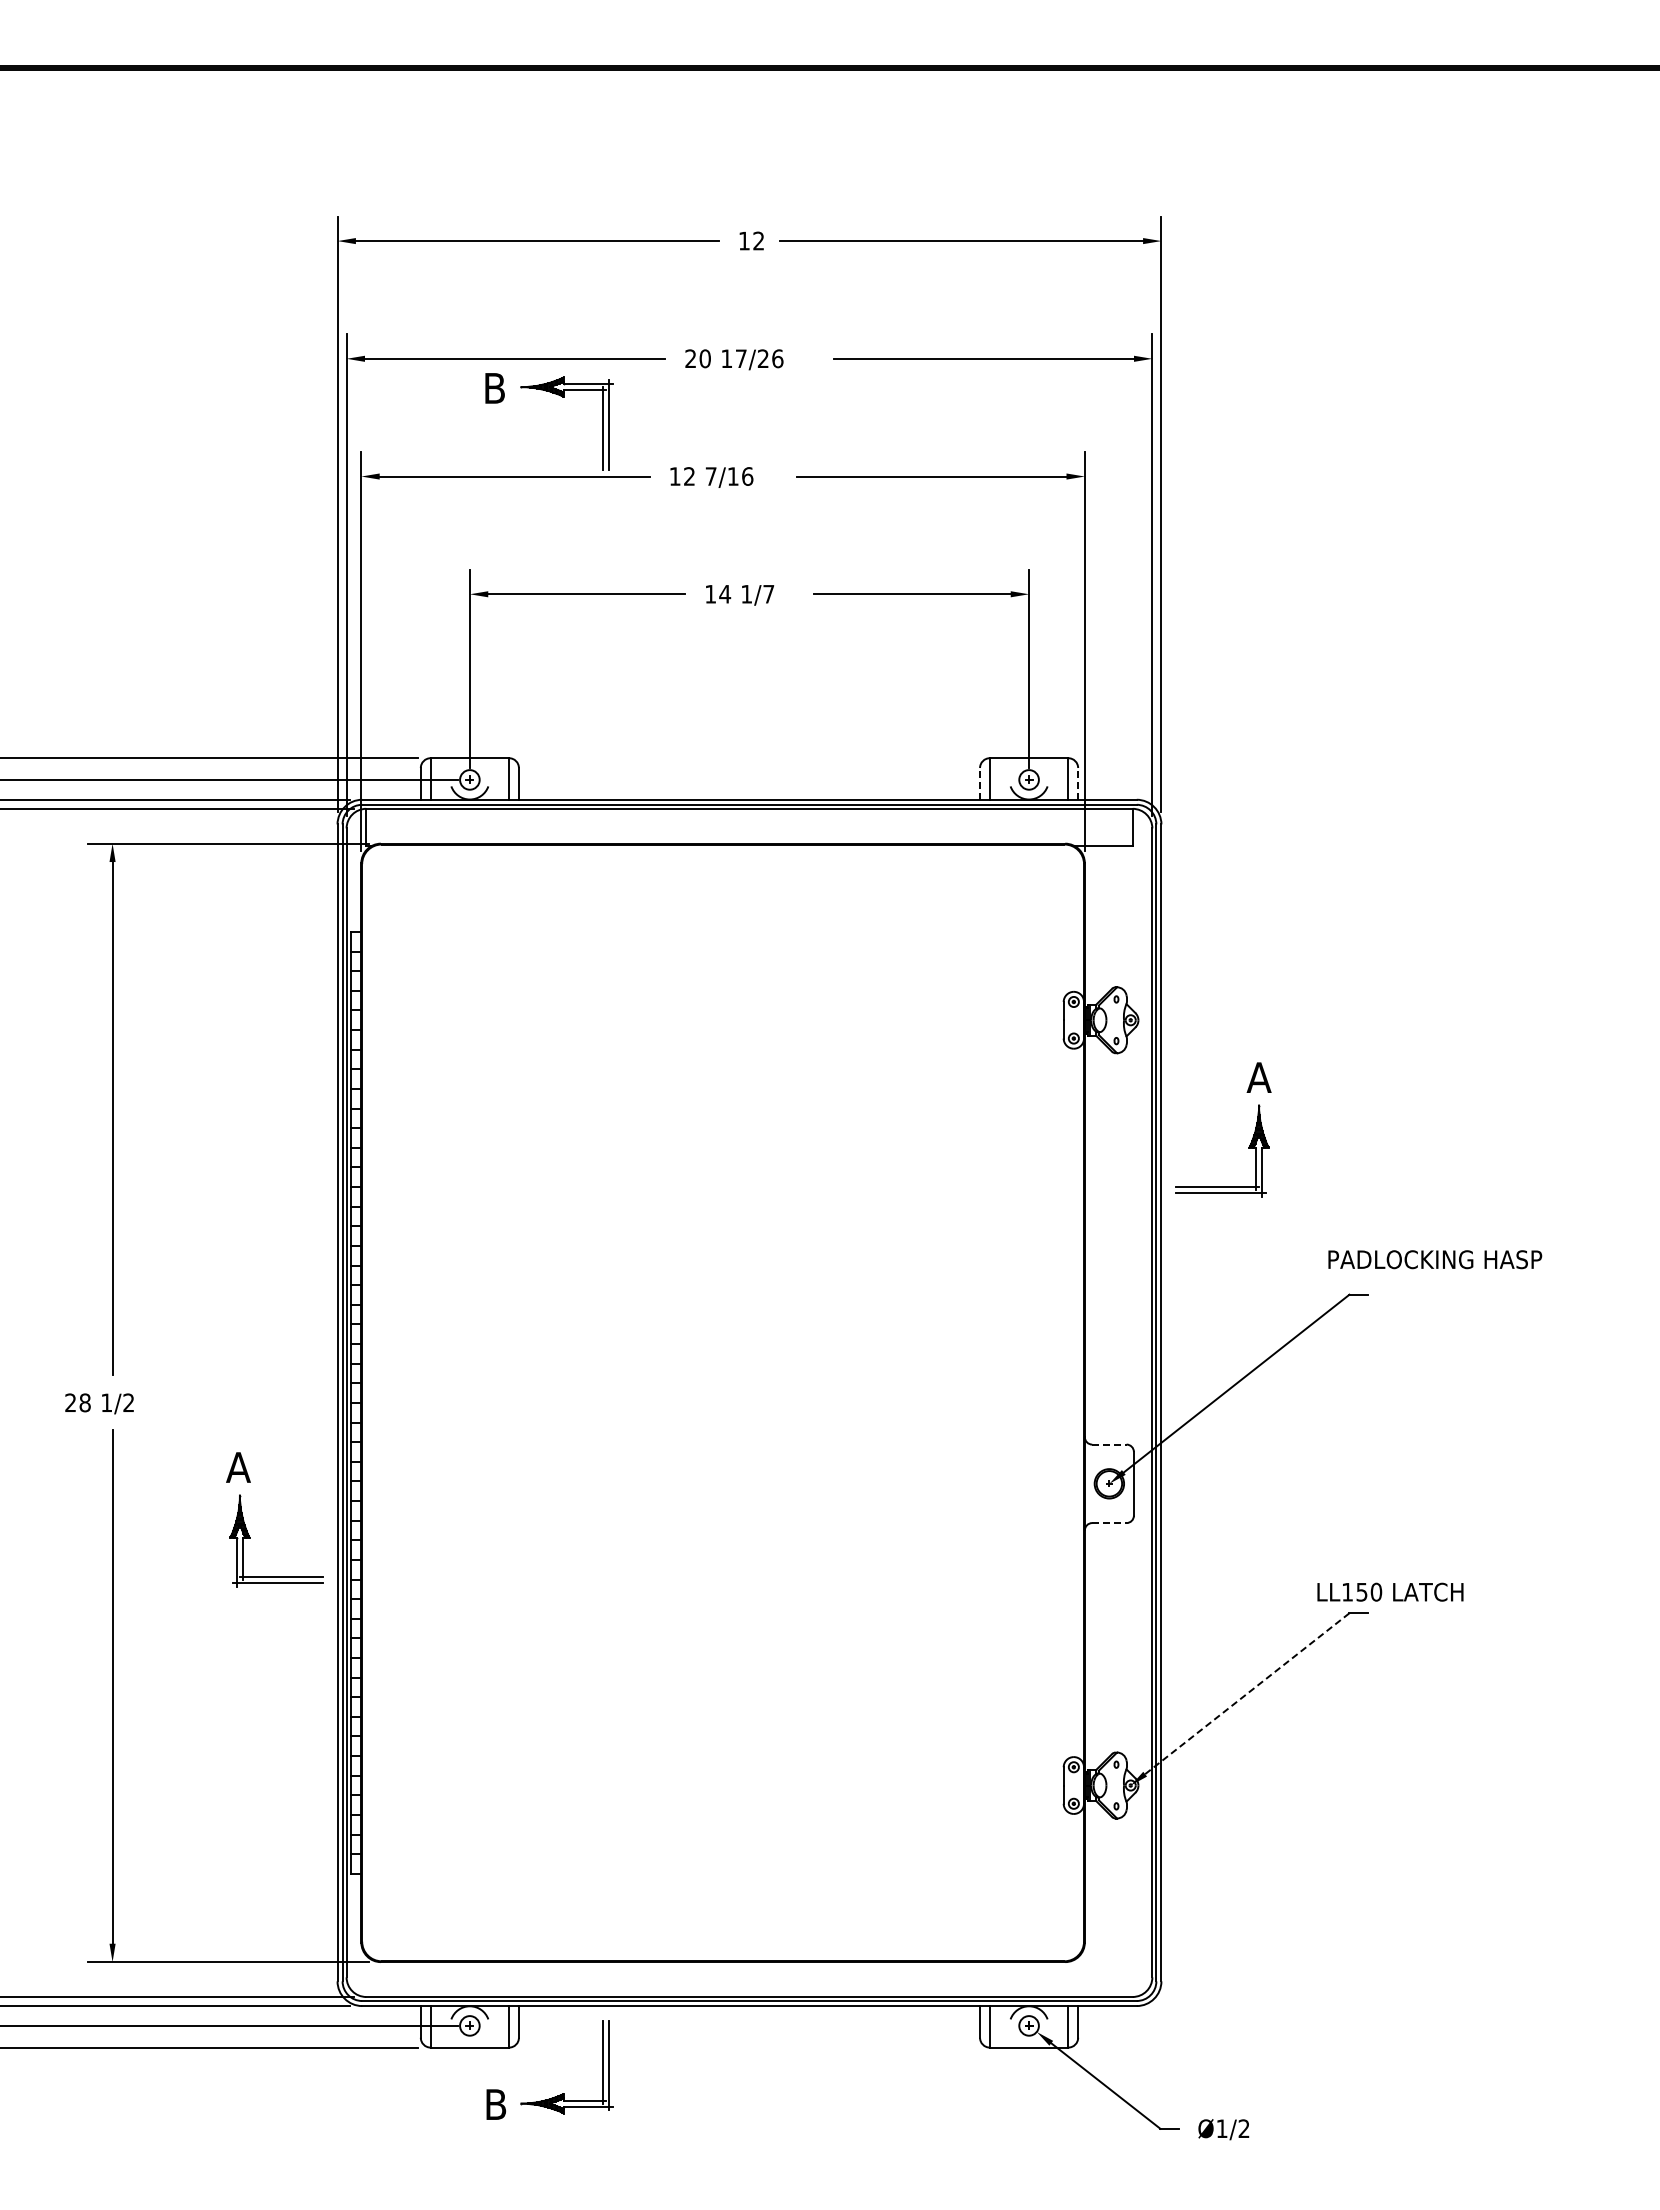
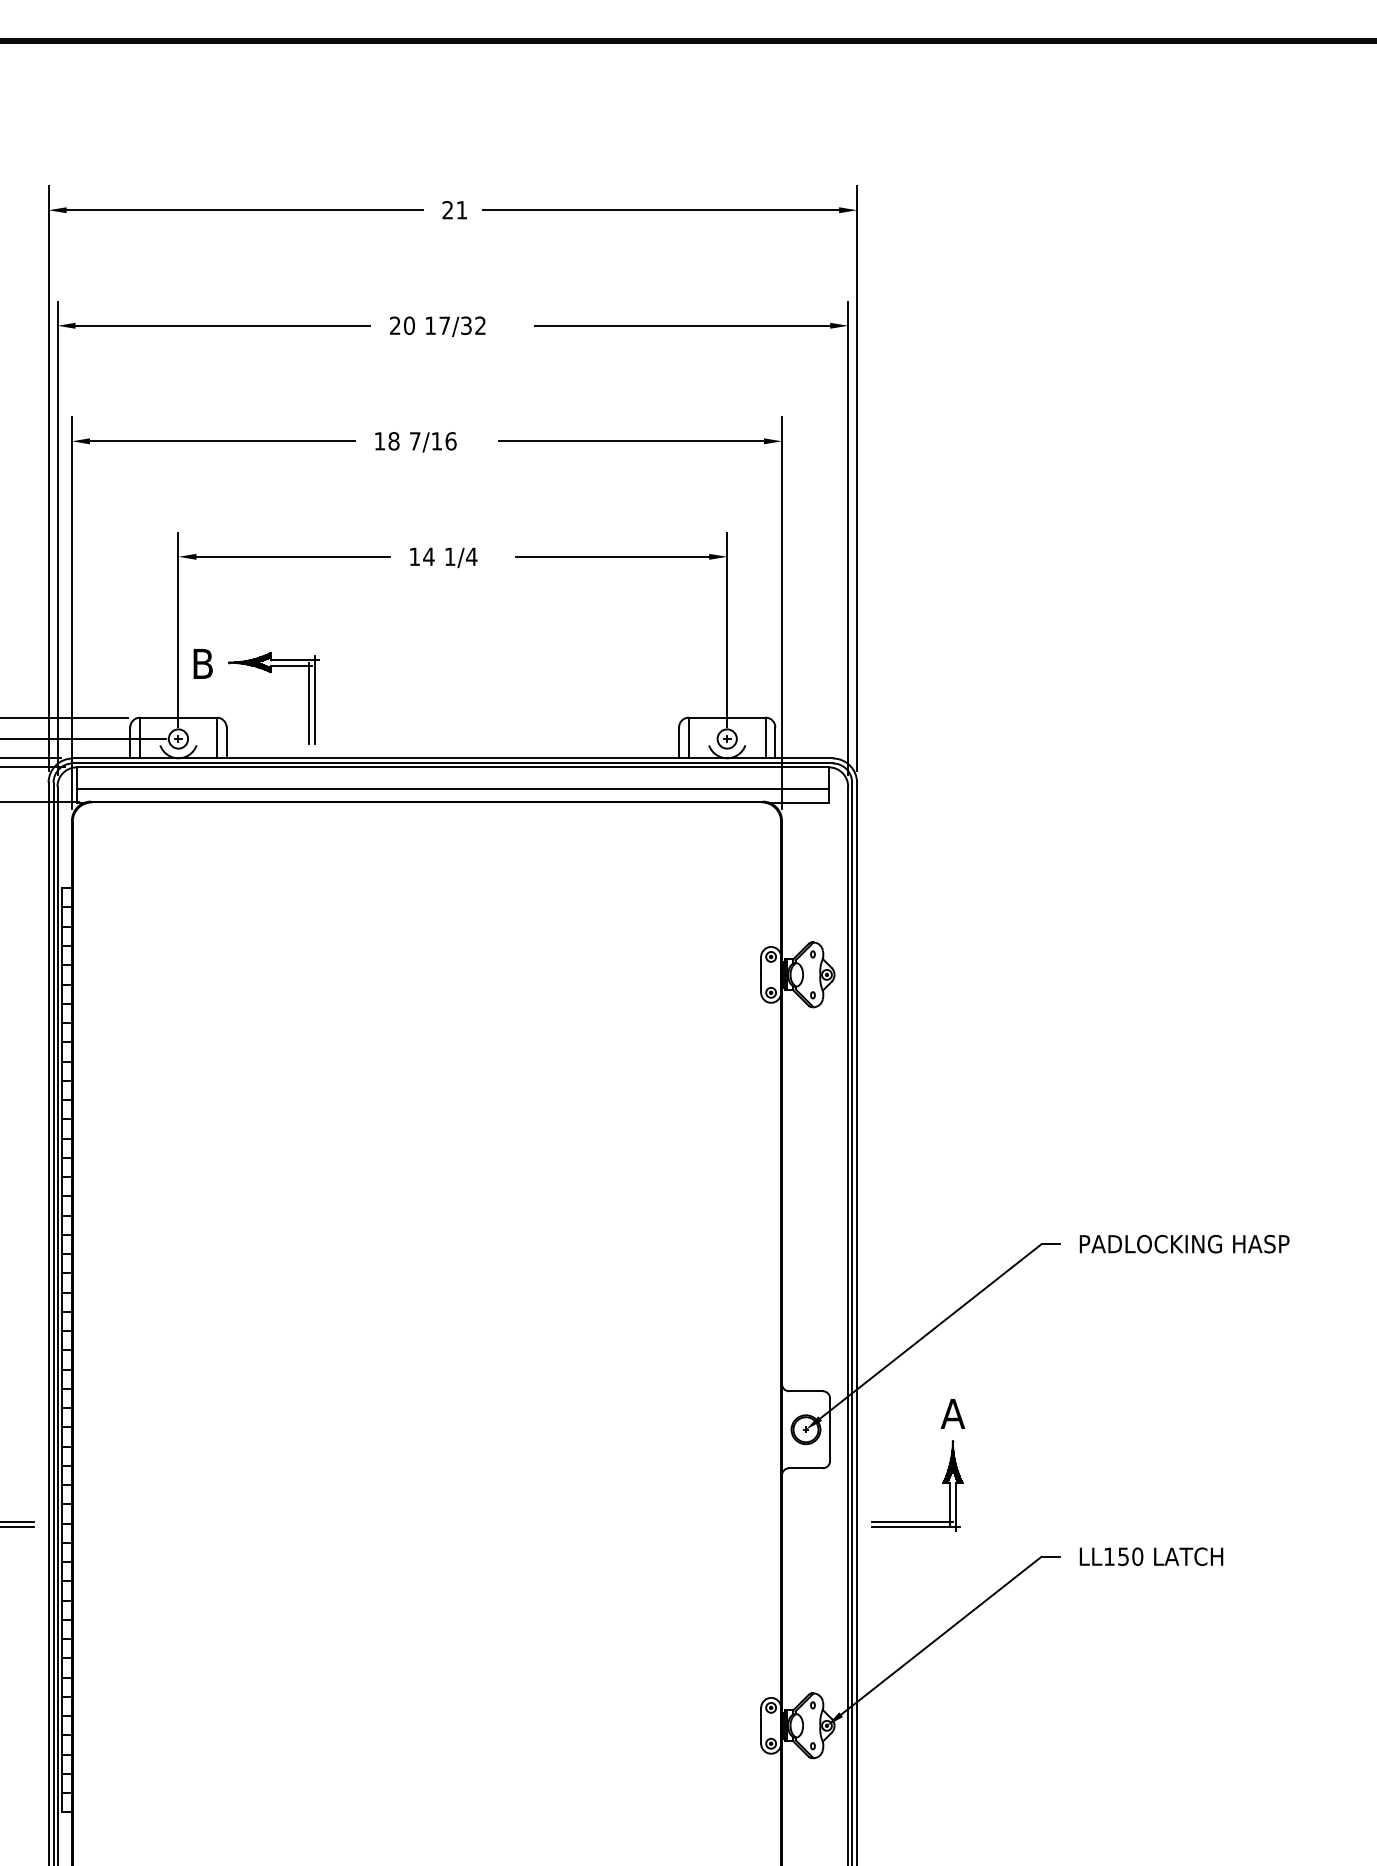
text: (751, 240) -> (454, 209), 12 -> 21
text: (770, 358) -> (473, 325), 17/26 -> 17/32
part: (557, 395) -> (264, 670), moved
text: (689, 476) -> (393, 441), 12 -> 18
text: (768, 594) -> (471, 557), 1/7 -> 1/4
line: (980, 783) -> (679, 742), dashed -> solid
line: (1078, 783) -> (775, 742), dashed -> solid
line: (749, 830) -> (452, 788), added
part: (1251, 1139) -> (945, 1474), moved
text: (1435, 1259) -> (1184, 1243), moved
line: (1109, 1444) -> (806, 1391), dashed -> solid
line: (1109, 1523) -> (806, 1468), dashed -> solid
text: (1390, 1591) -> (1151, 1556), moved
line: (1247, 1693) -> (941, 1635), dashed -> solid

